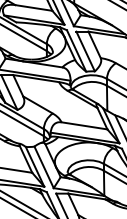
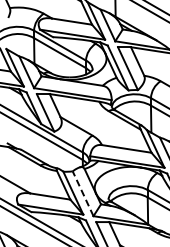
line: (44, 167) -> (83, 193), solid -> dashed

